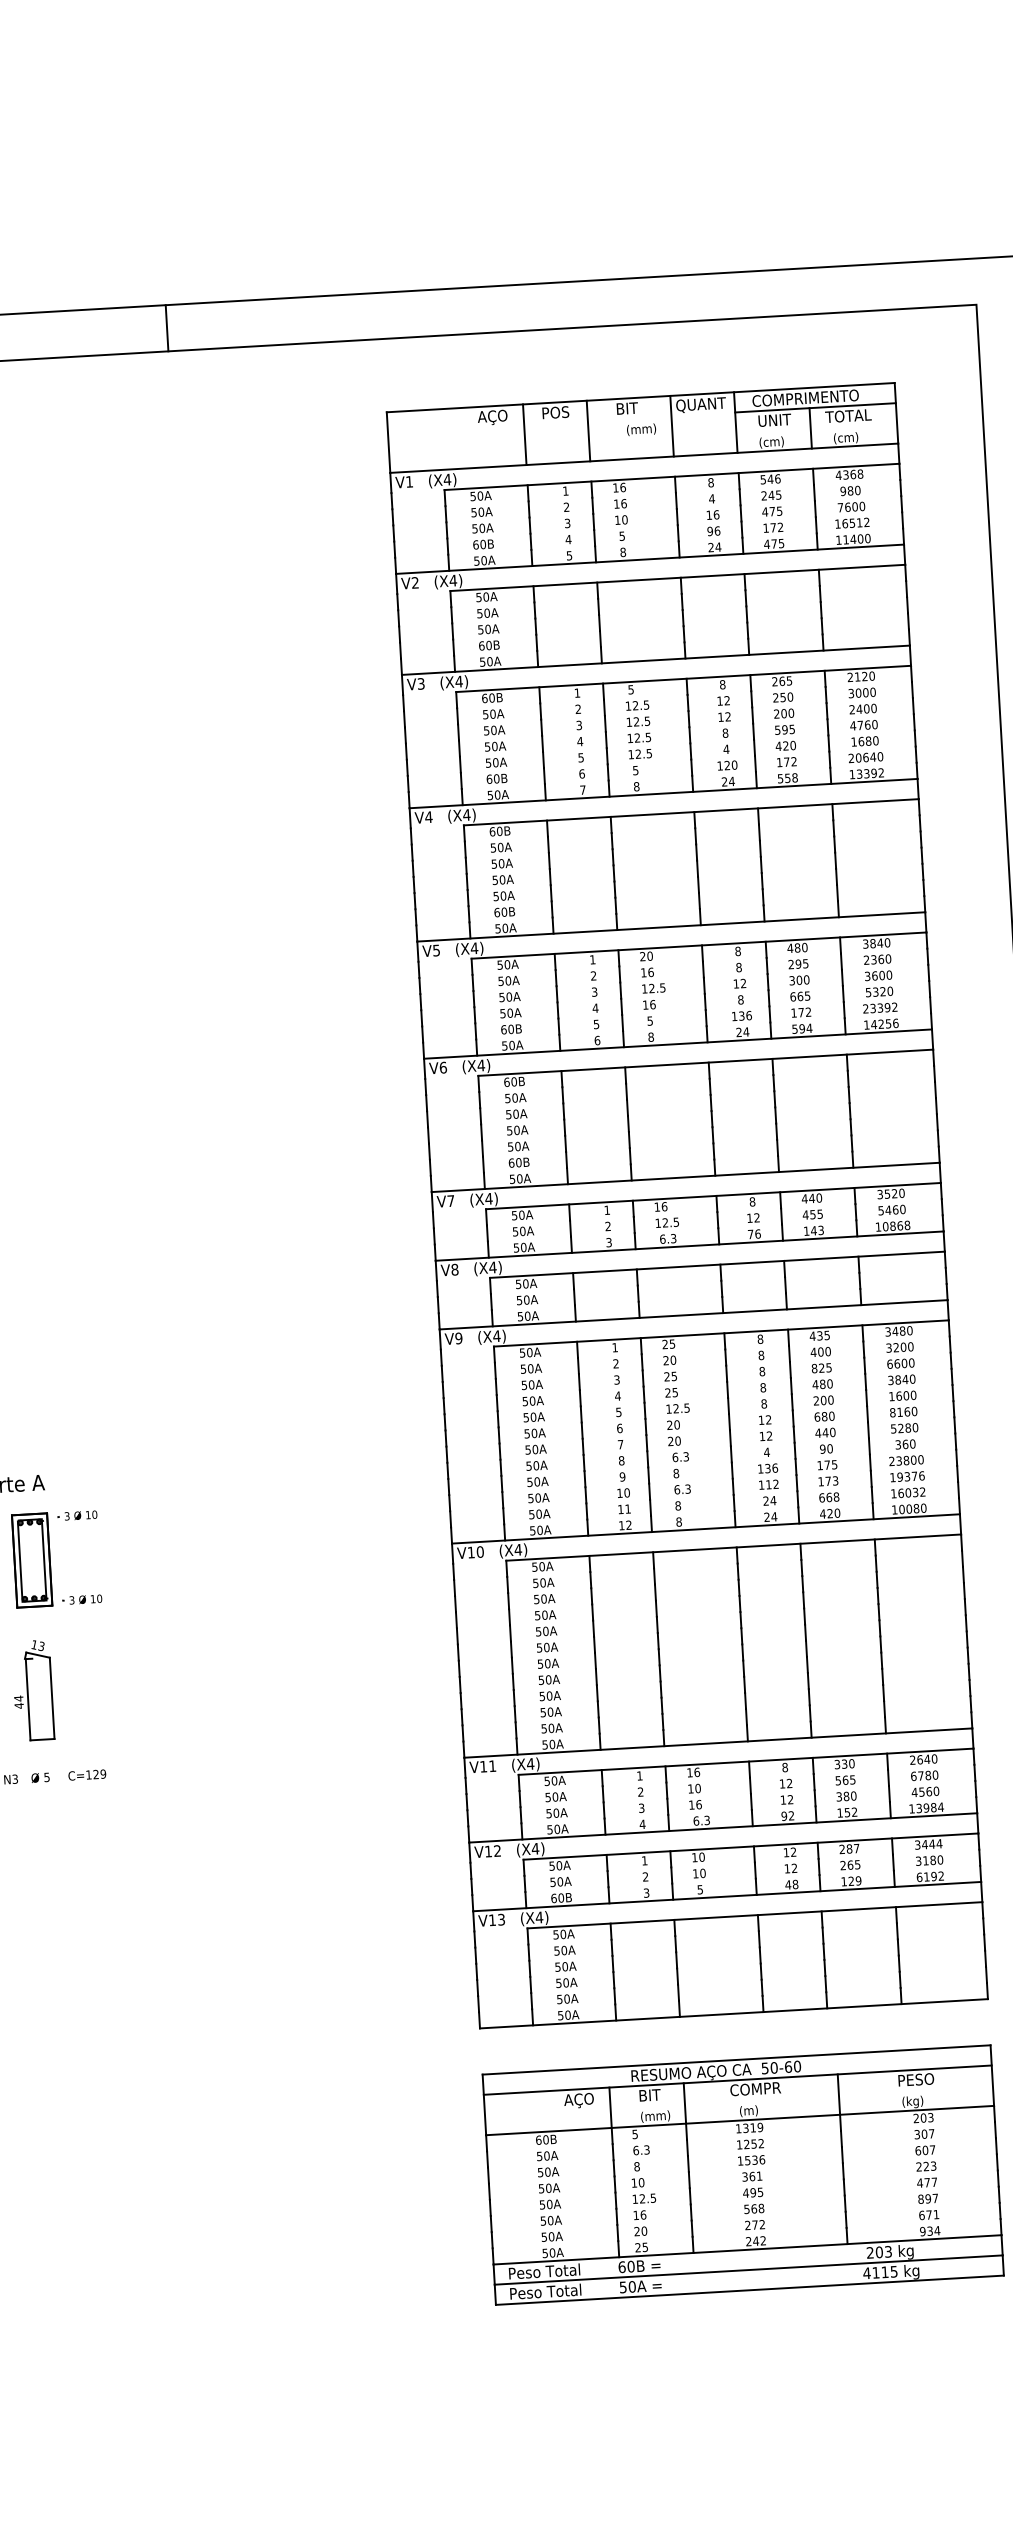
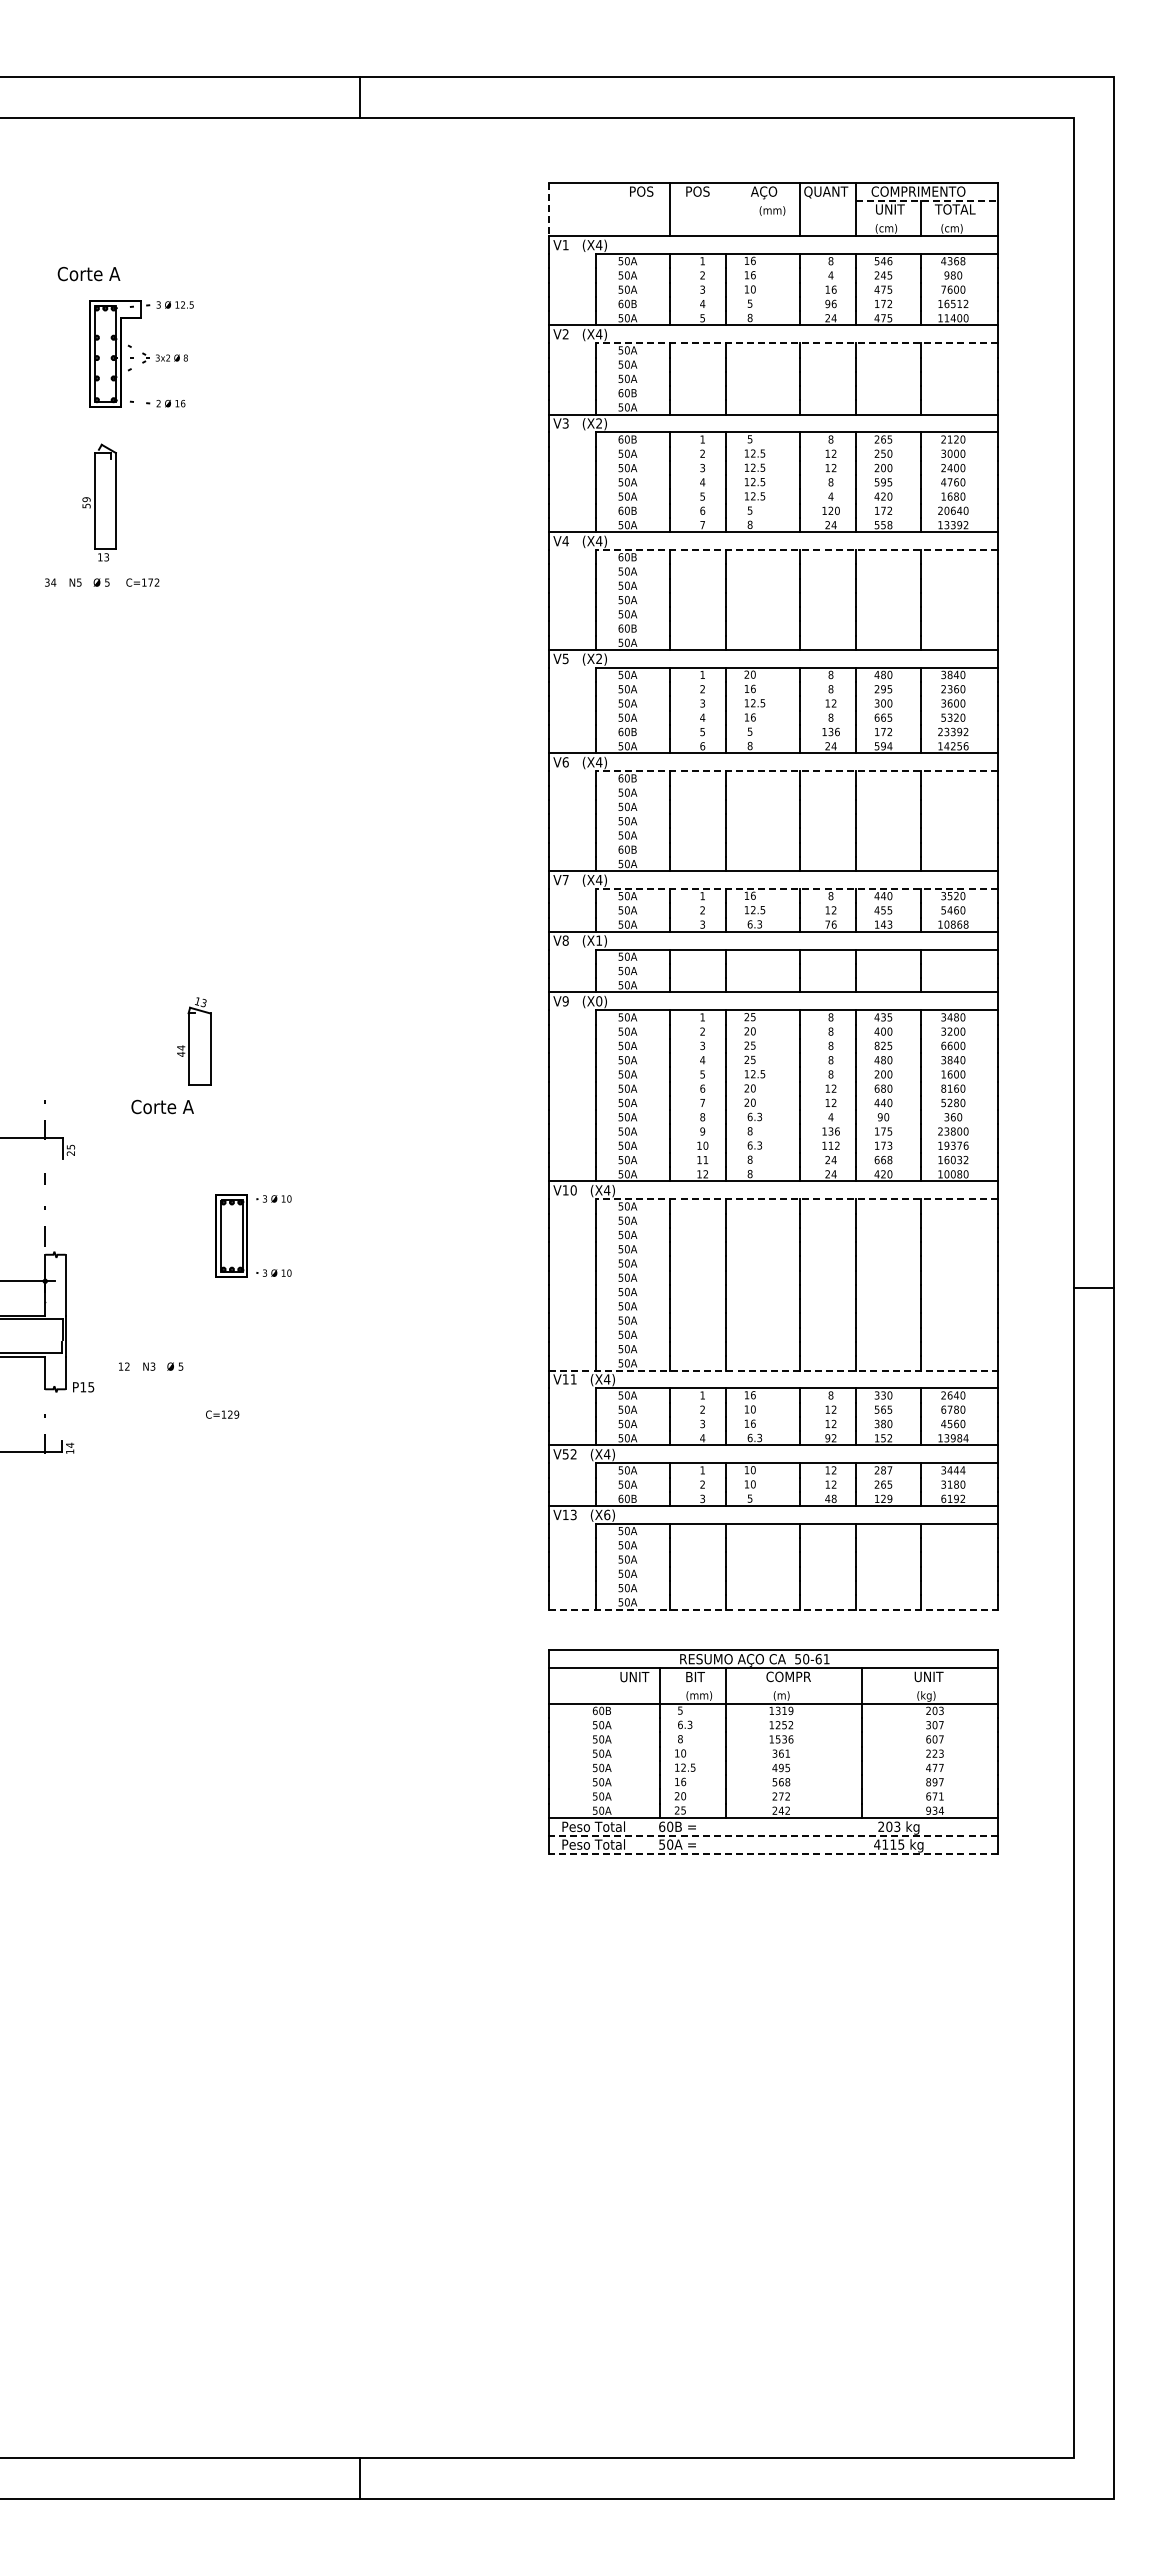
line: (815, 407) -> (926, 200), solid -> dashed
text: (630, 409) -> (763, 192), BIT -> AÇO
text: (493, 417) -> (642, 192), AÇO -> POS
line: (588, 431) -> (725, 209), removed
line: (388, 442) -> (549, 209), solid -> dashed
line: (677, 578) -> (796, 343), solid -> dashed
text: (458, 681) -> (598, 423), (X4) -> (X2)
line: (690, 812) -> (796, 550), solid -> dashed
text: (474, 947) -> (599, 658), (X4) -> (X2)
line: (705, 1063) -> (796, 771), solid -> dashed
line: (712, 1195) -> (796, 888), solid -> dashed
text: (492, 1267) -> (598, 940), (X4) -> (X1)
text: (496, 1336) -> (598, 1001), (X4) -> (X0)
line: (733, 1547) -> (796, 1199), solid -> dashed
part: (56, 1558) -> (253, 1235), moved
part: (33, 1690) -> (194, 1041), moved
line: (718, 1743) -> (773, 1370), solid -> dashed
text: (87, 1774) -> (222, 1414), moved
text: (488, 1851) -> (565, 1454), V12 -> V52
text: (539, 1917) -> (607, 1514), (X4) -> (X6)
line: (733, 2013) -> (773, 1609), solid -> dashed
text: (797, 2066) -> (826, 1659), 50-60 -> 50-61
text: (916, 2079) -> (930, 1676), PESO -> UNIT
text: (580, 2099) -> (634, 1677), AÇO -> UNIT
line: (747, 2269) -> (772, 1835), solid -> dashed
line: (748, 2290) -> (772, 1853), solid -> dashed

